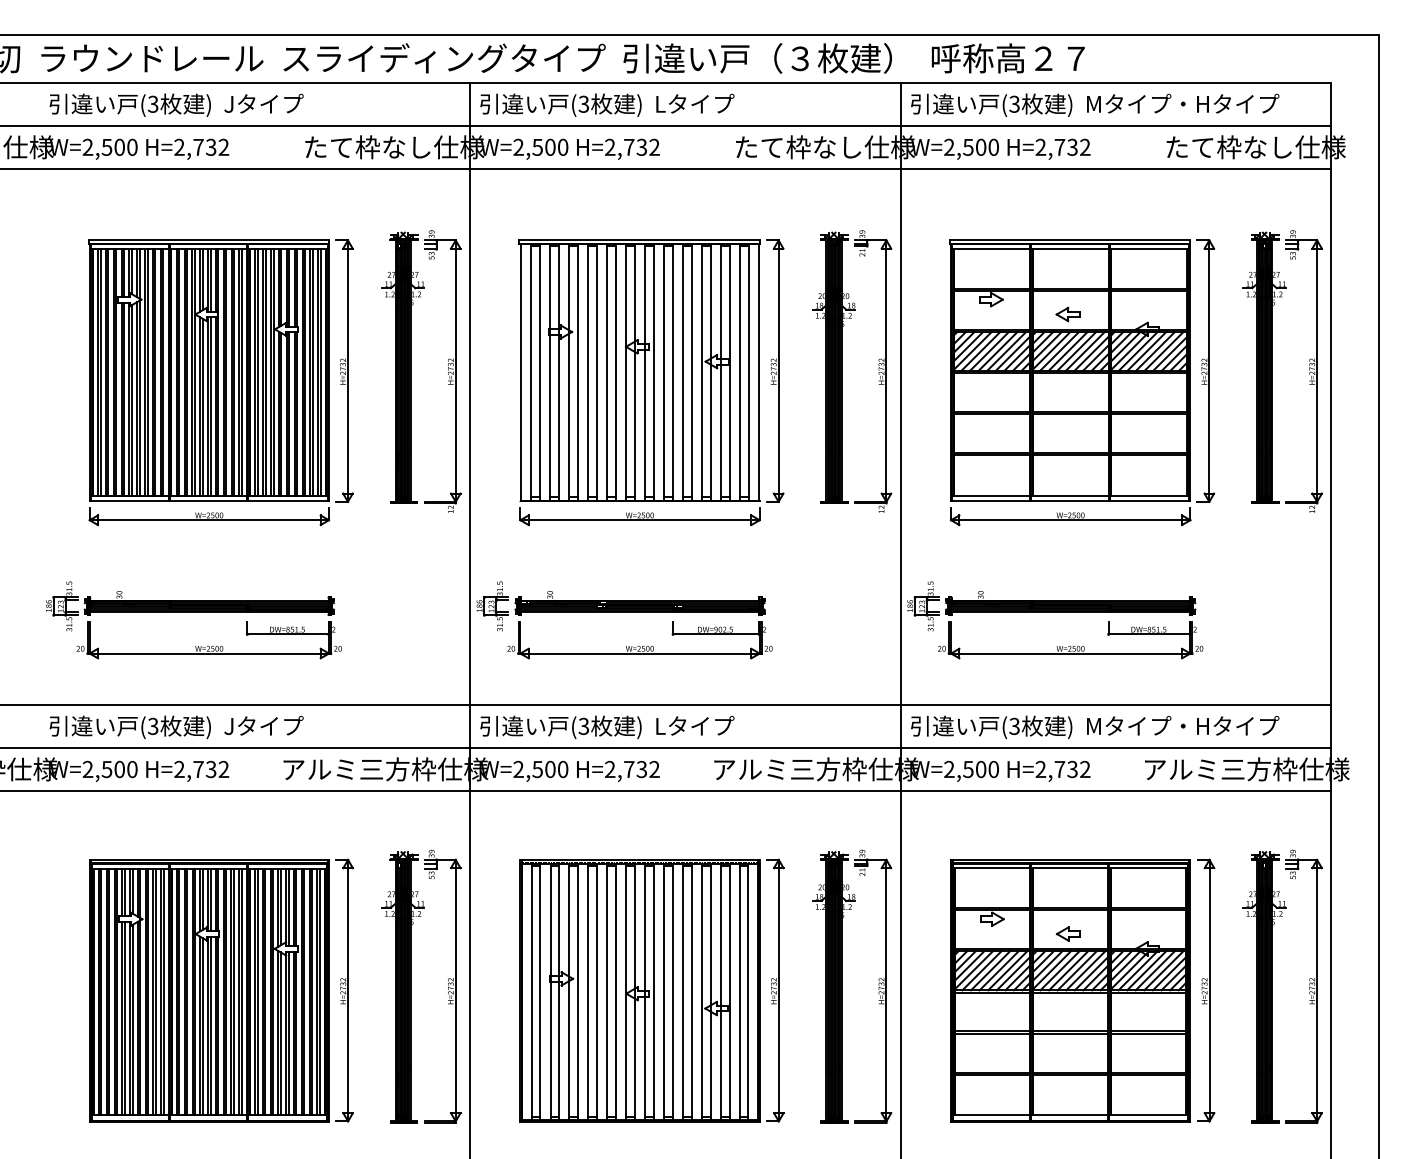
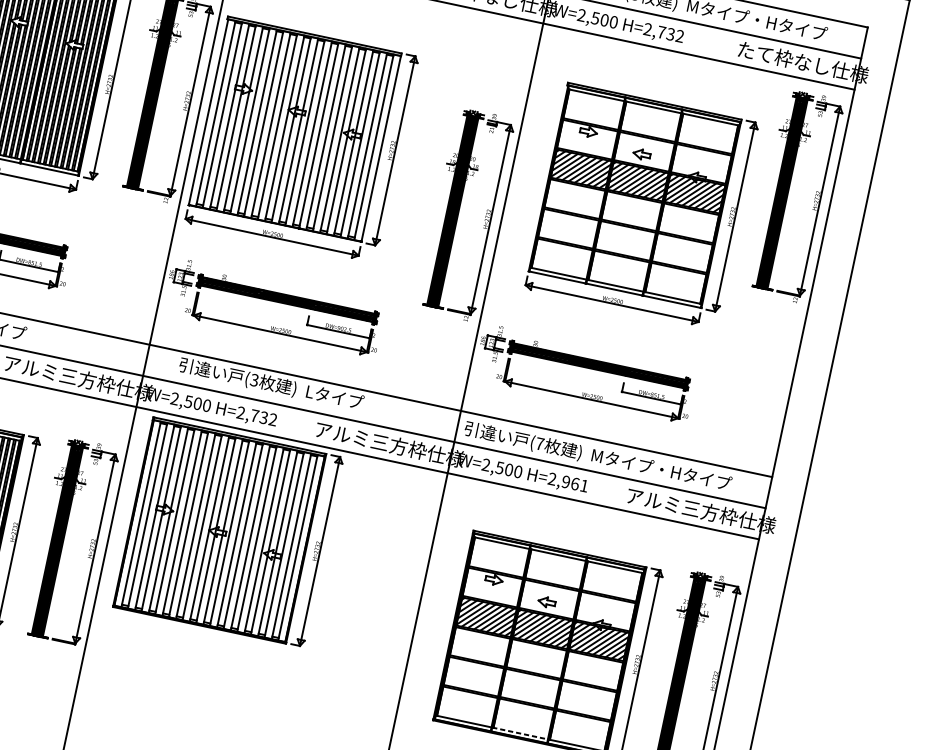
part: (842, 371) -> (458, 213), moved
part: (1272, 371) -> (787, 194), moved
part: (651, 382) -> (301, 139), moved
text: (1014, 726) -> (539, 443), (3 -> (7
text: (607, 727) -> (271, 384), moved
text: (1072, 769) -> (575, 483), H=2,732 -> H=2,961
part: (842, 986) -> (375, 605), removed
part: (651, 990) -> (228, 531), moved
line: (1069, 1115) -> (519, 733), solid -> dashed

